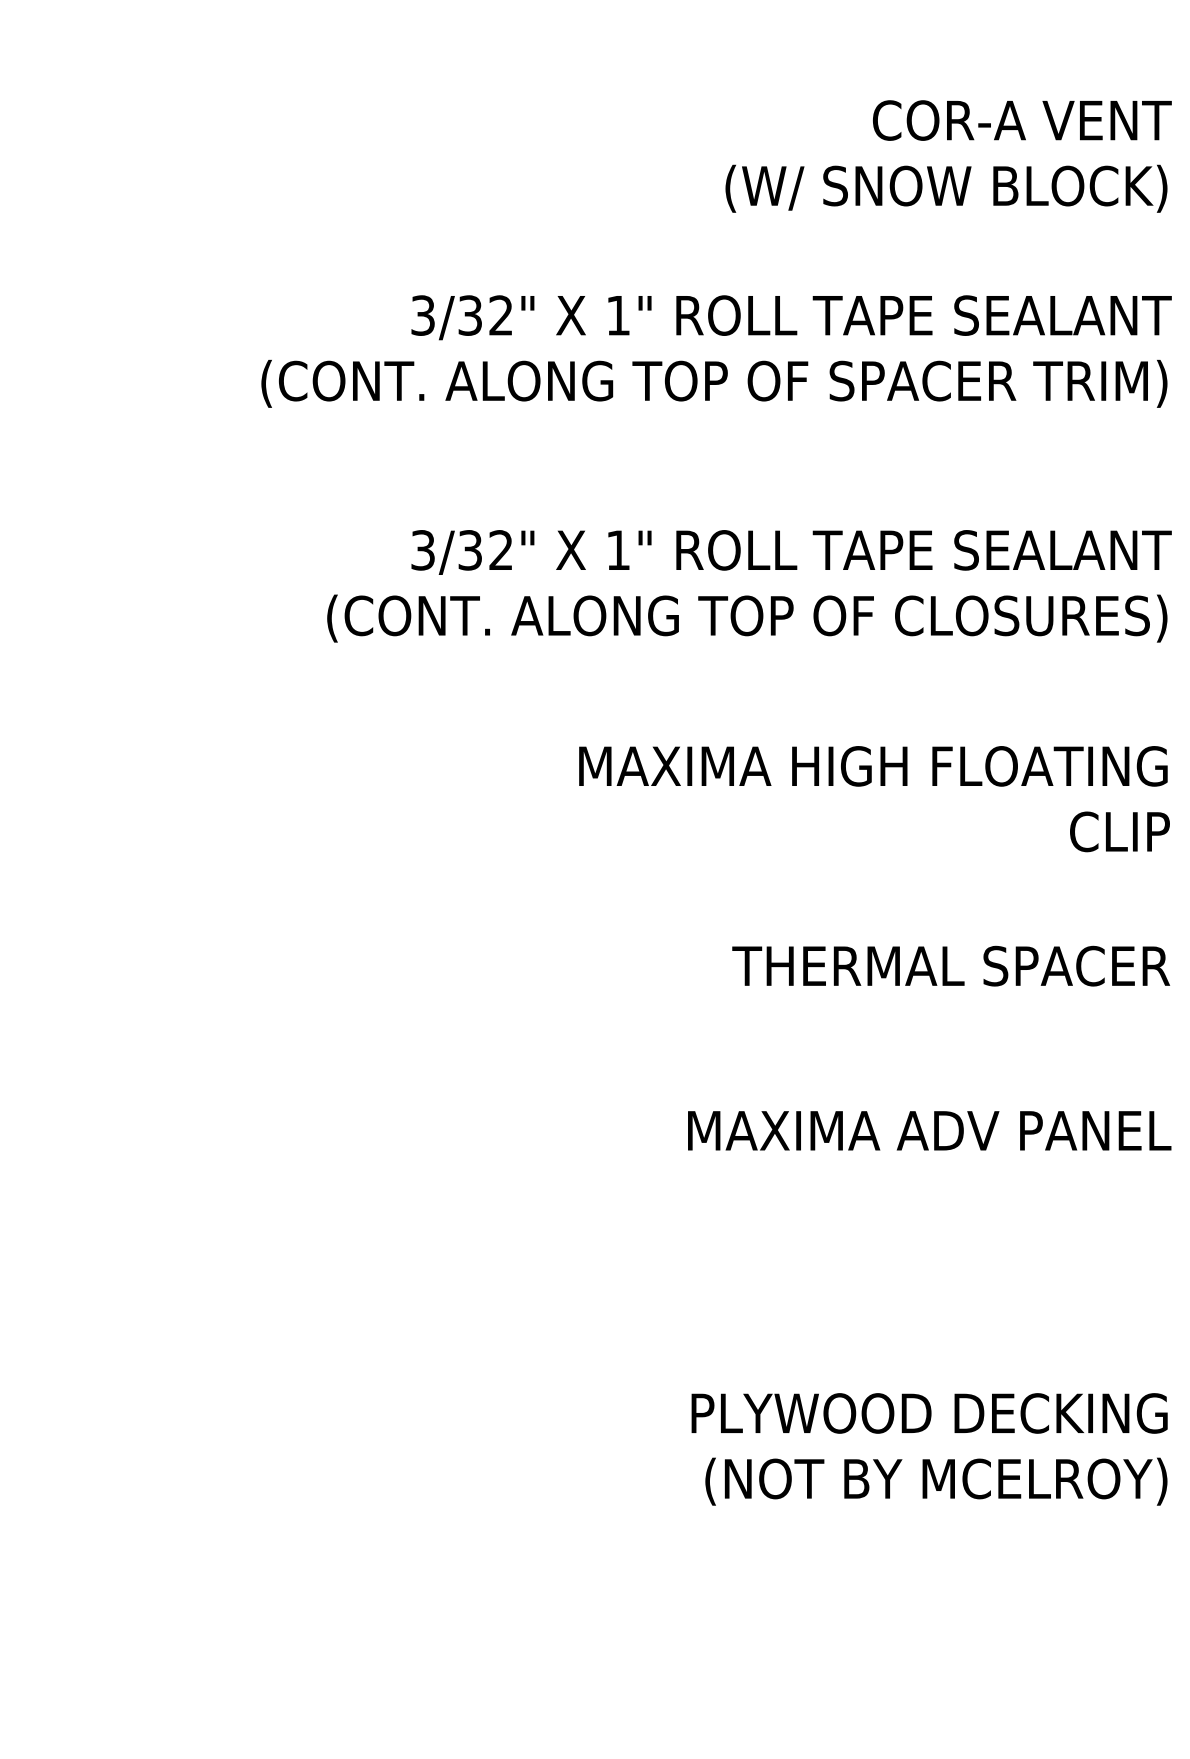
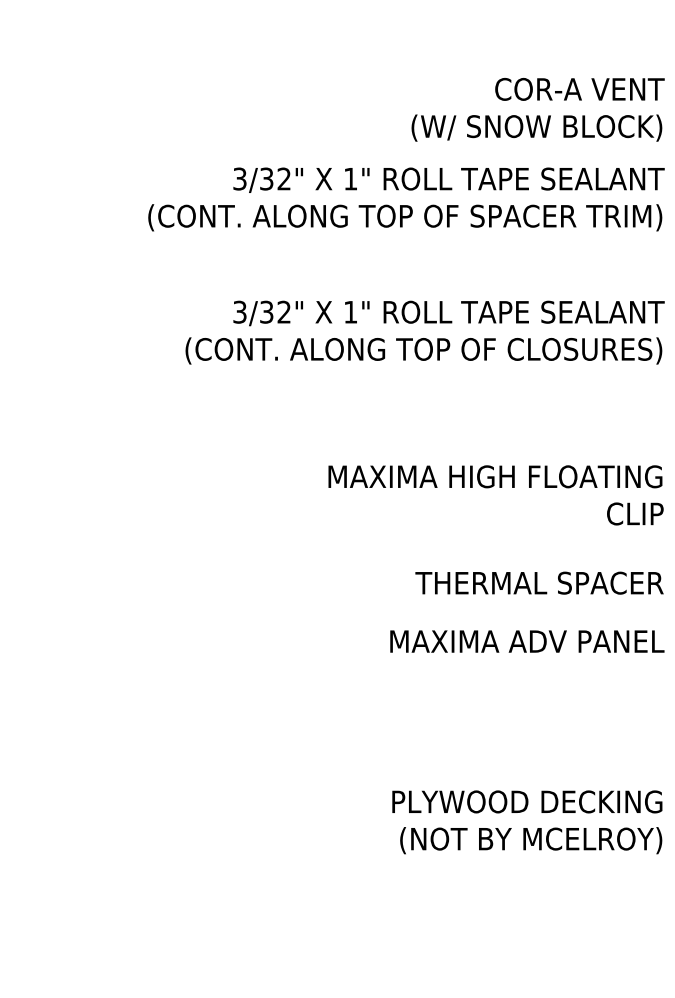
text: (947, 155) -> (537, 109), moved
text: (873, 799) -> (495, 495), moved
text: (951, 964) -> (539, 582), moved

